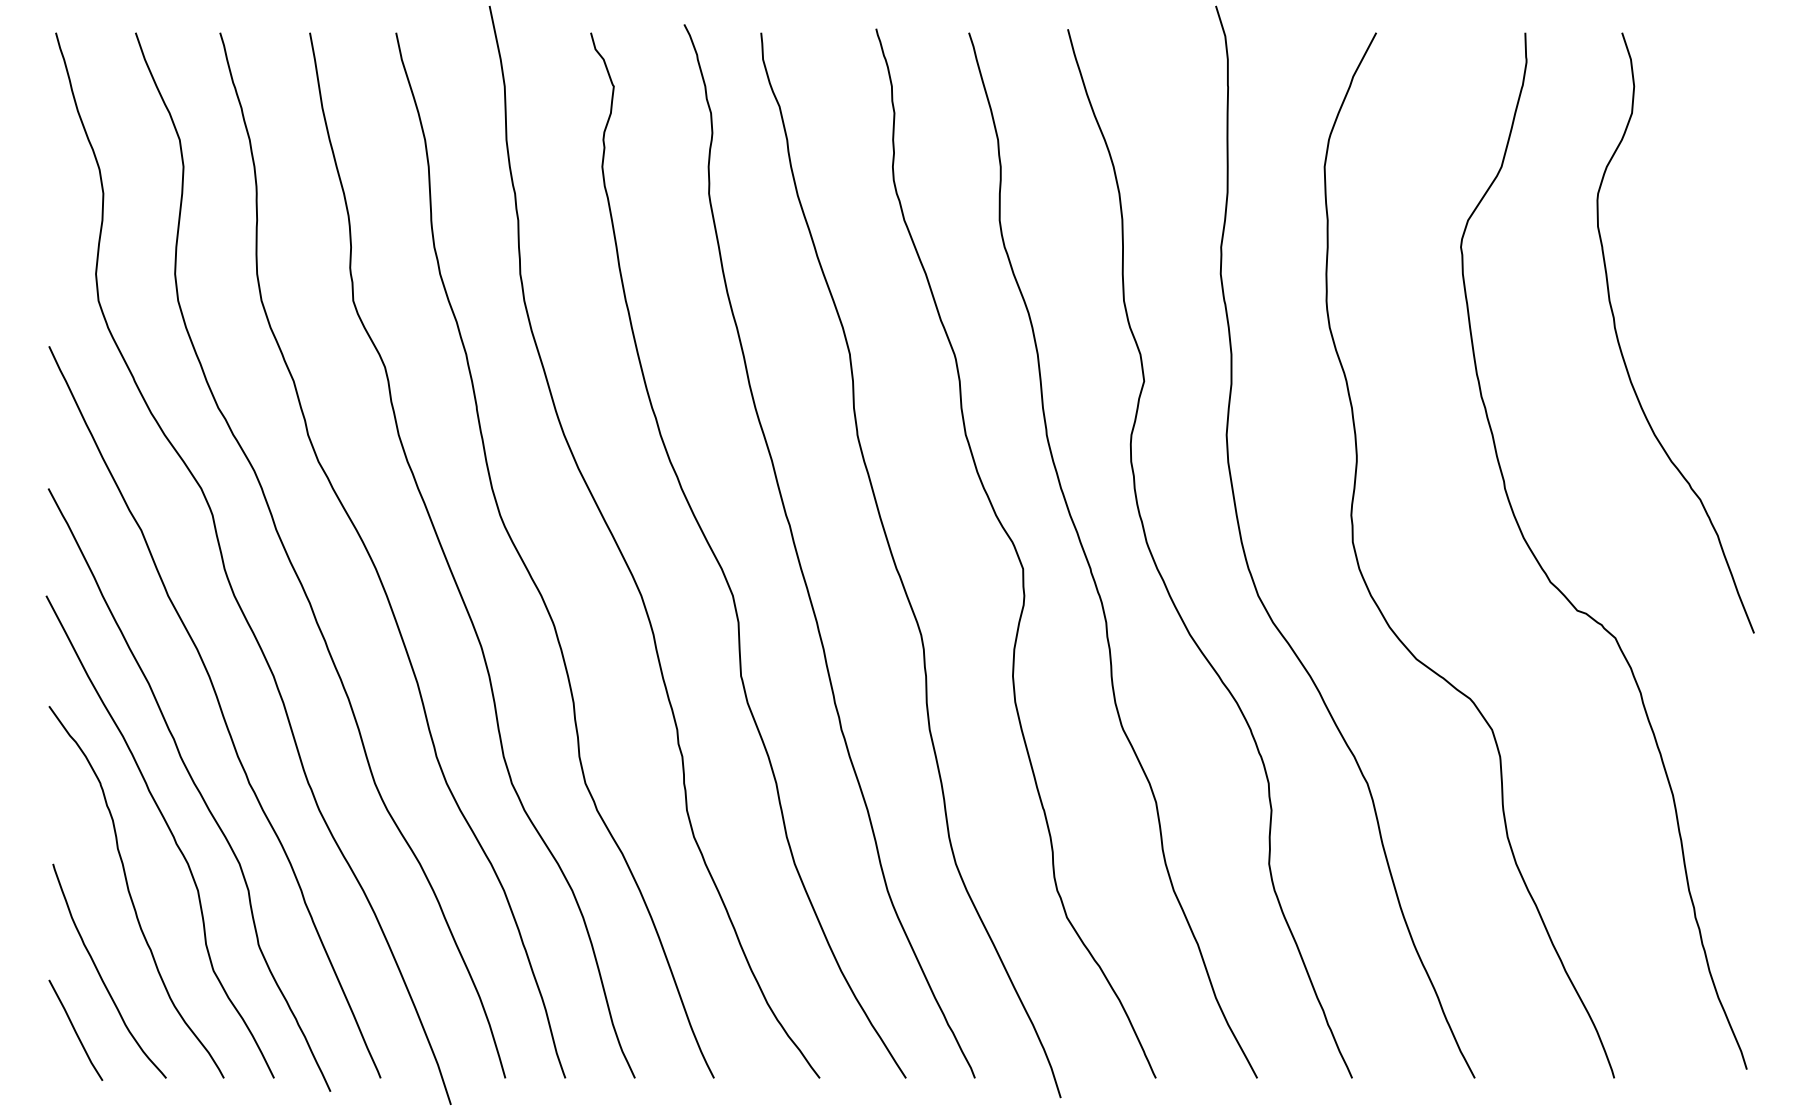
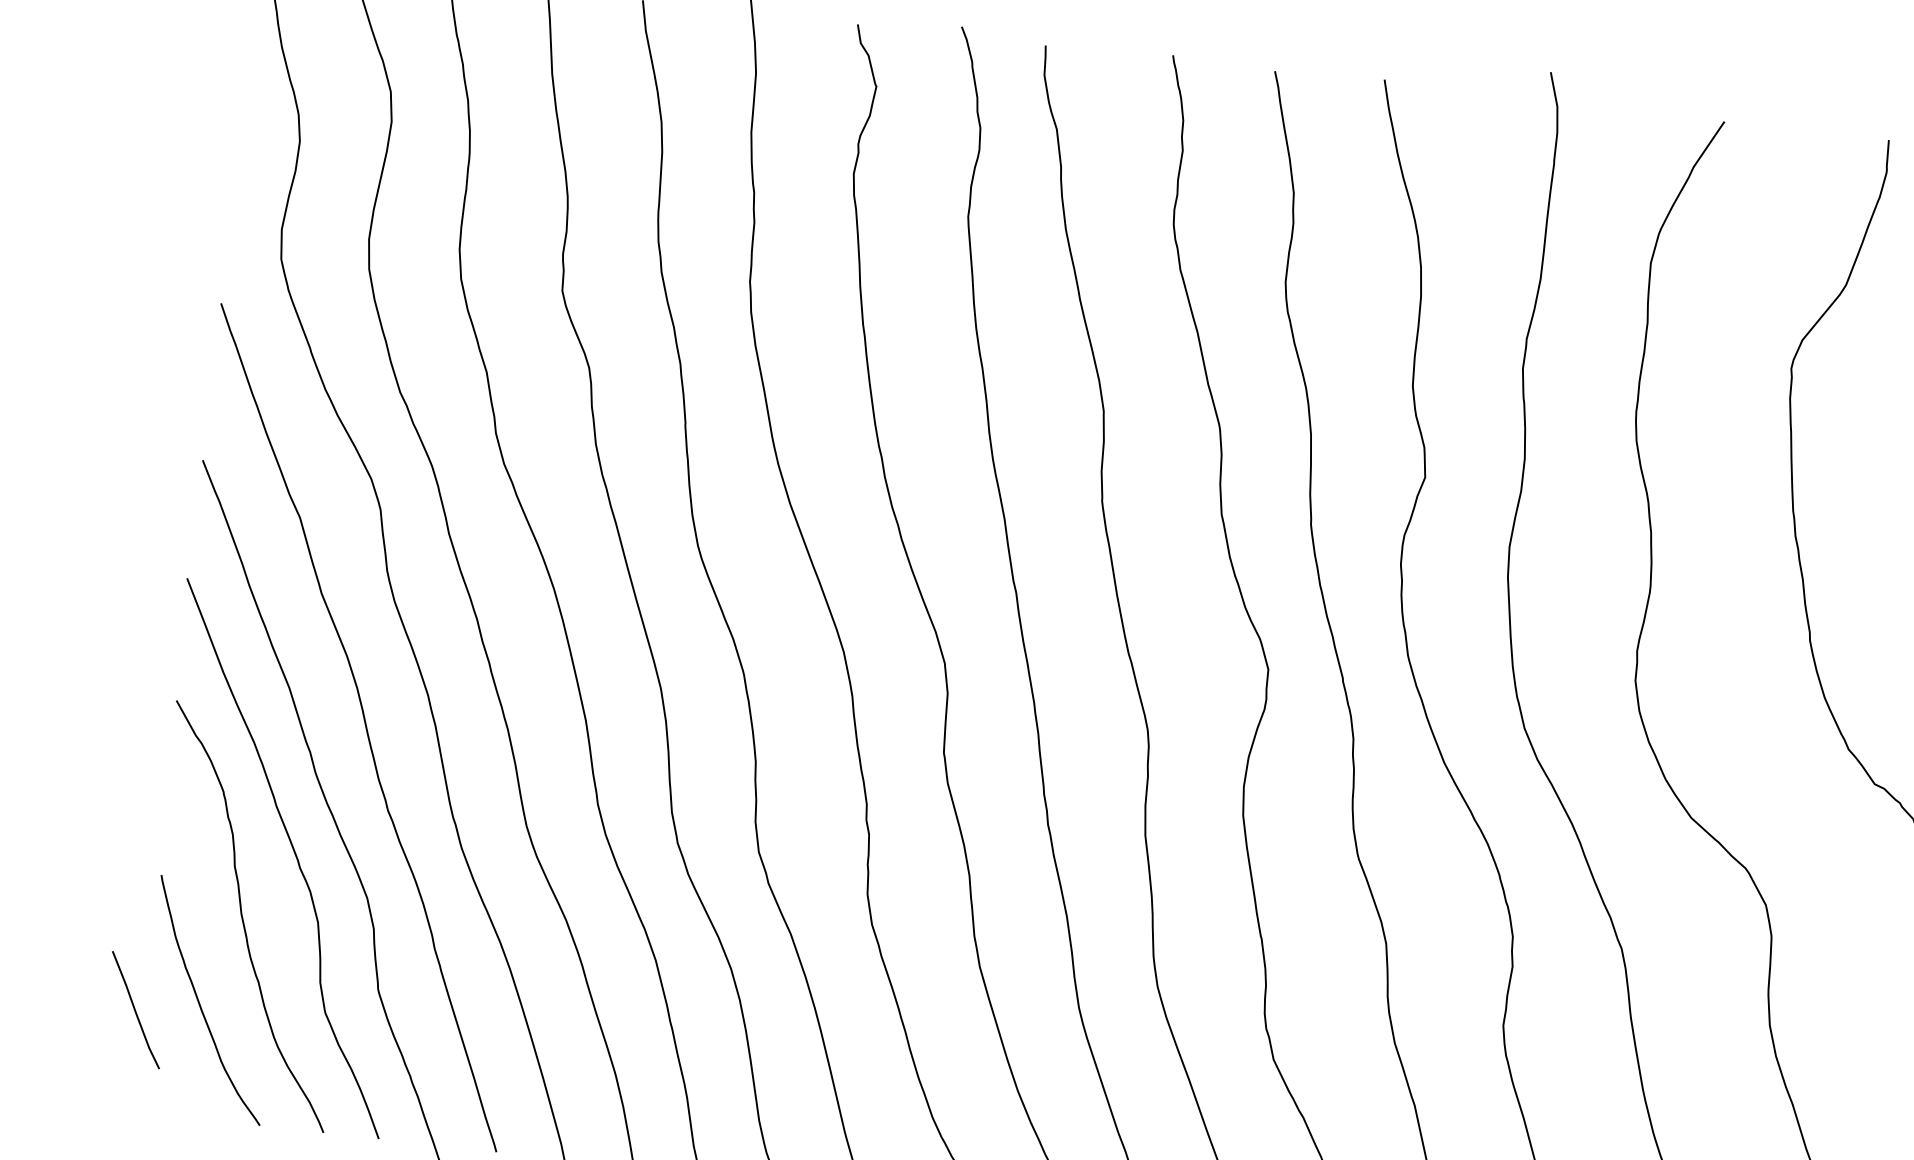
line: (75, 1029) -> (135, 1009), moved

